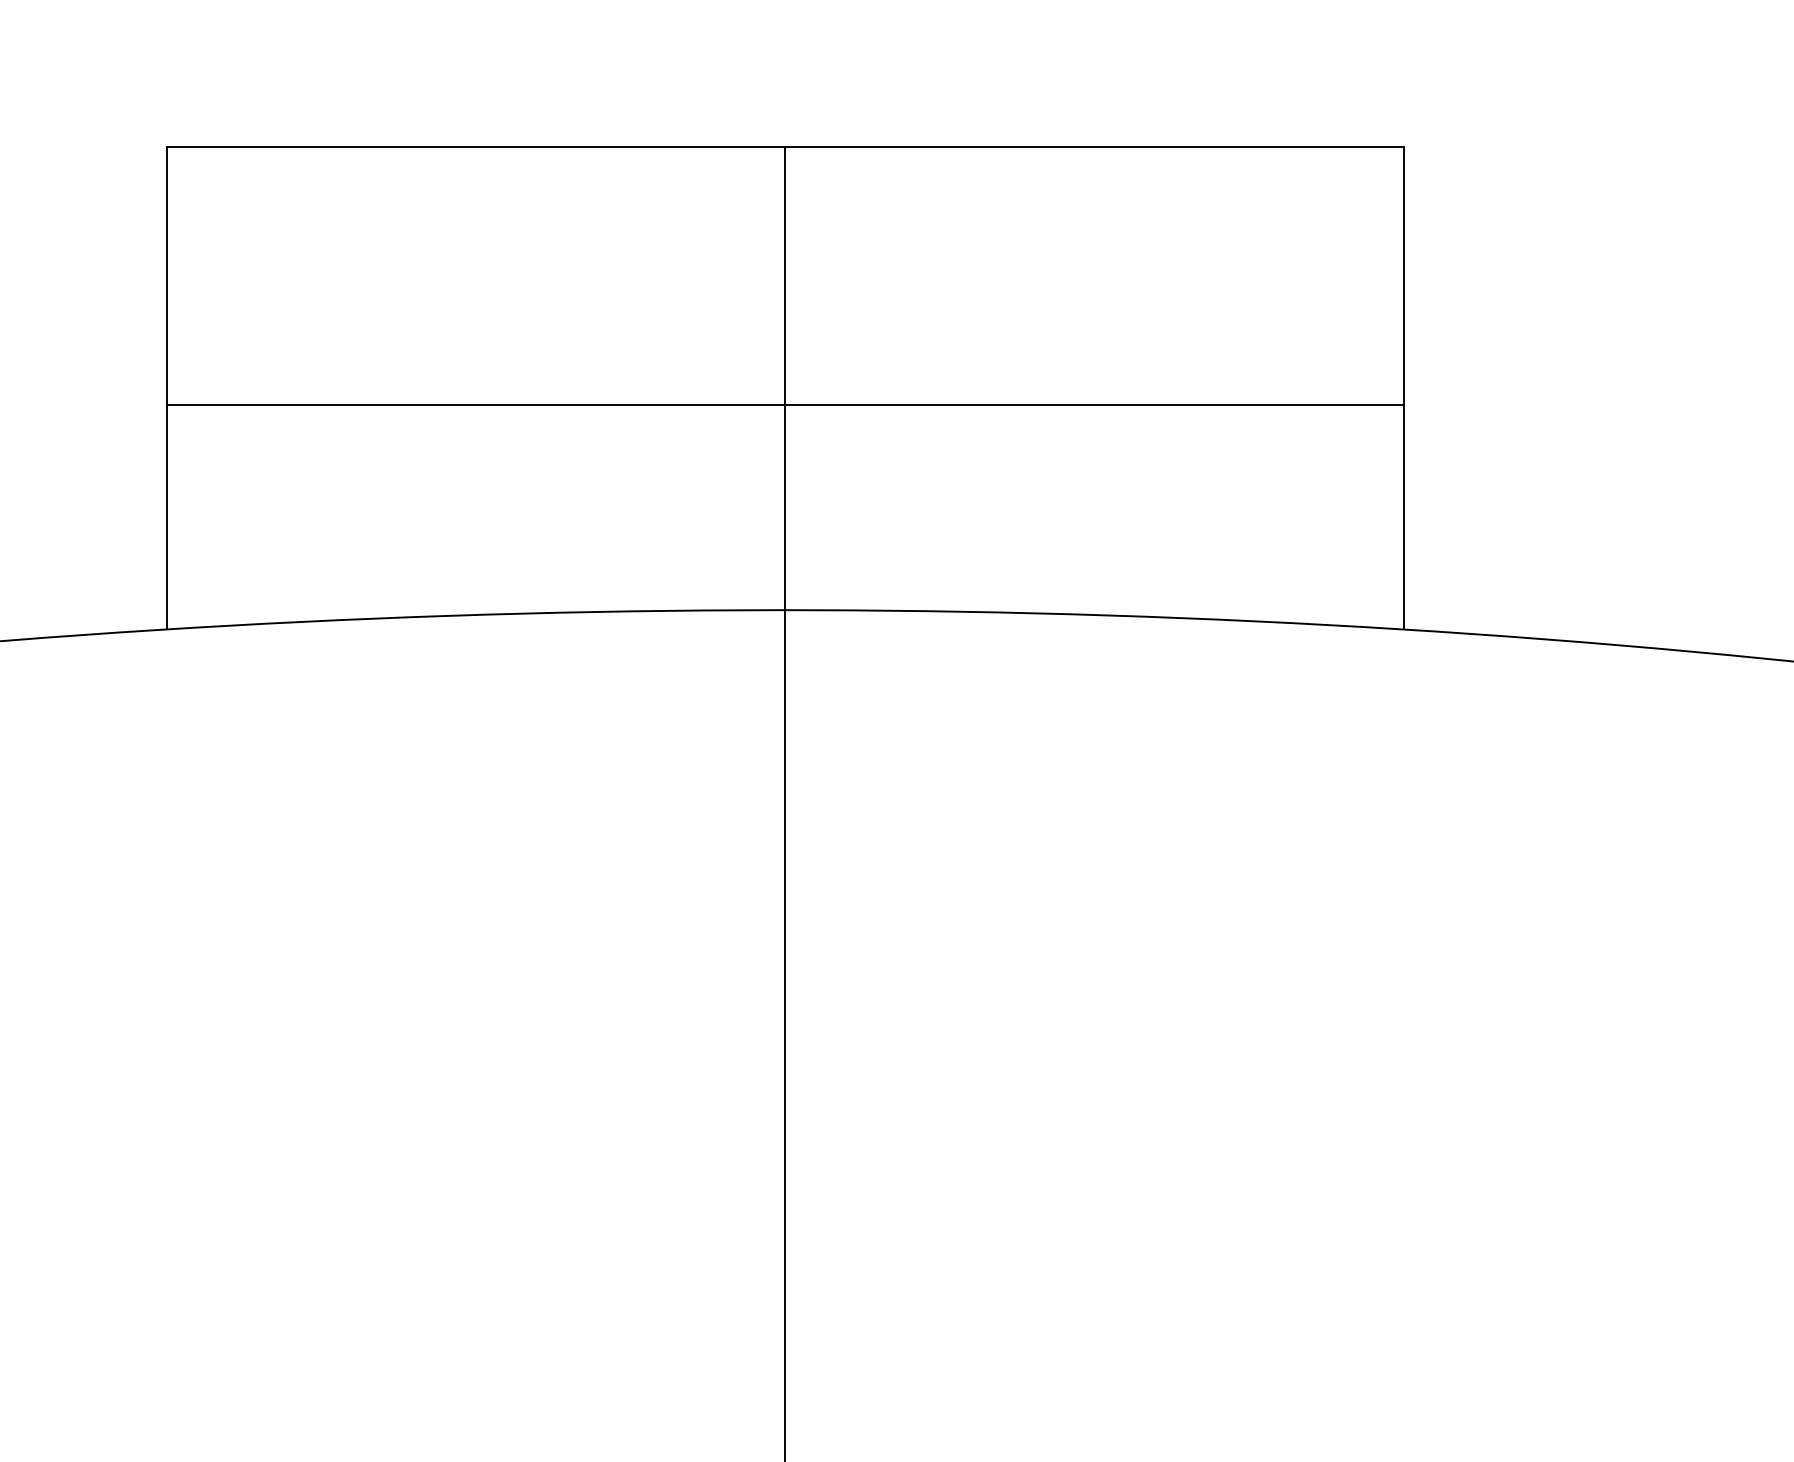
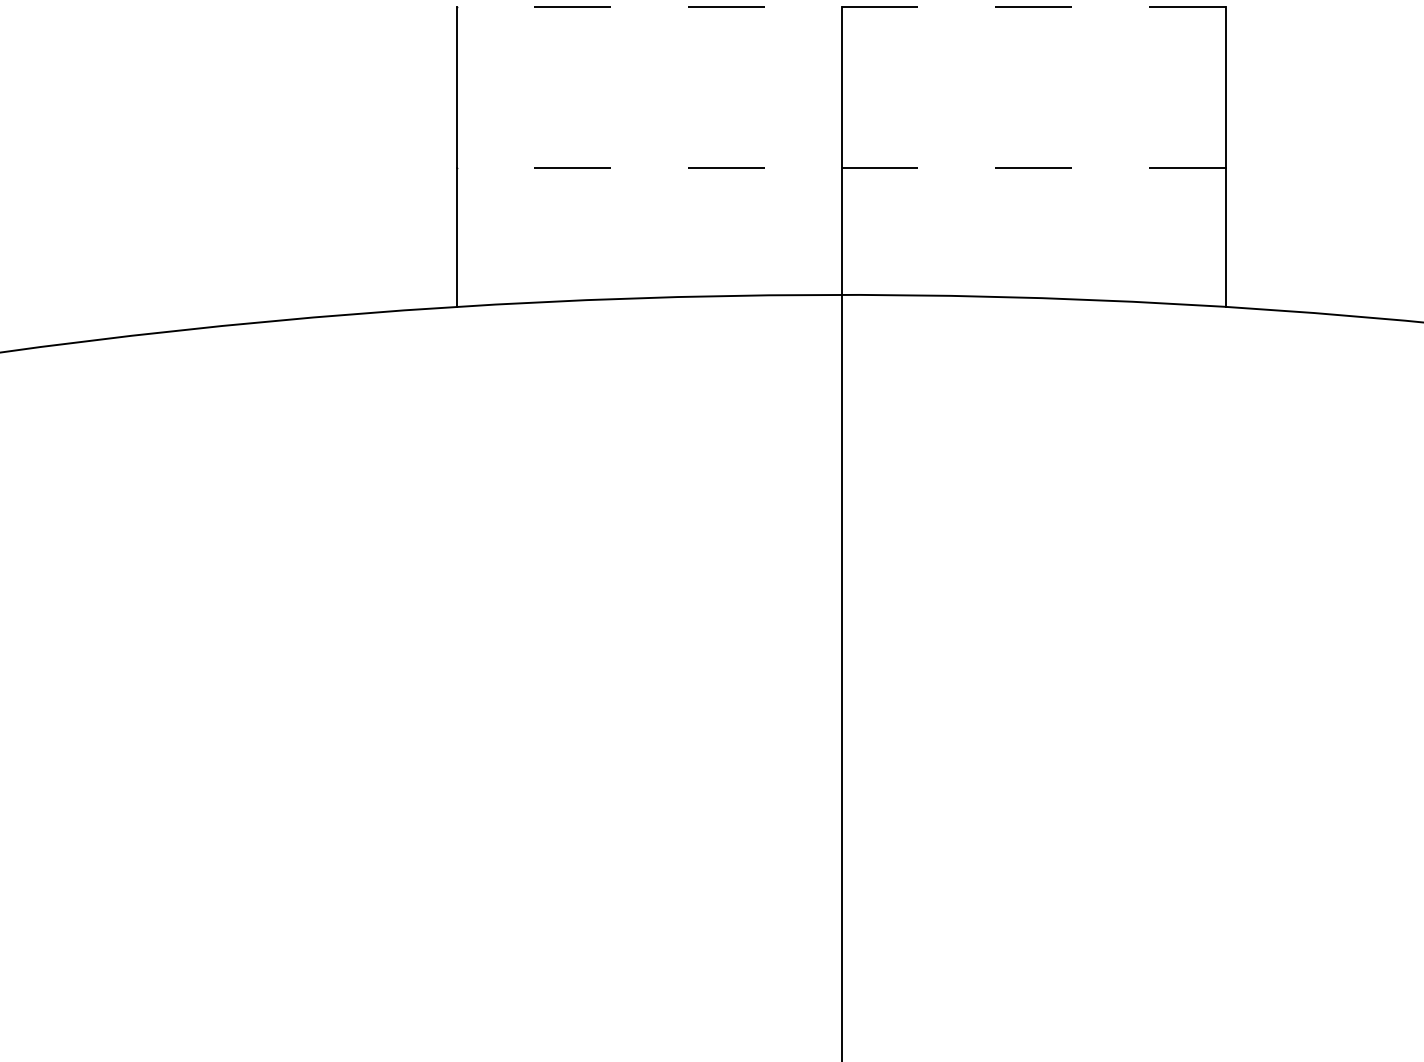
line: (785, 146) -> (841, 6), solid -> dashed
line: (785, 405) -> (841, 167), solid -> dashed

